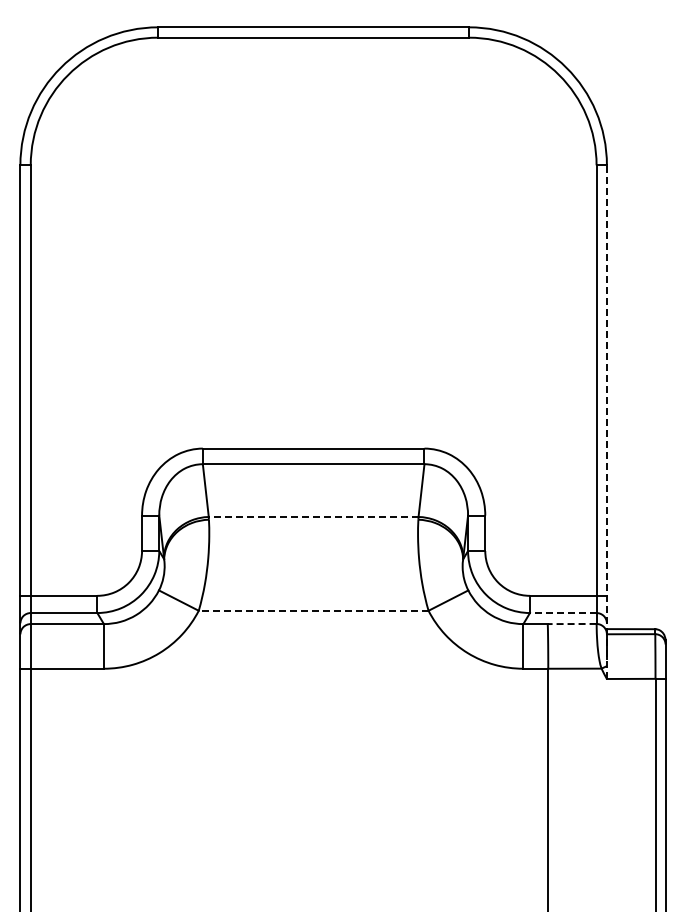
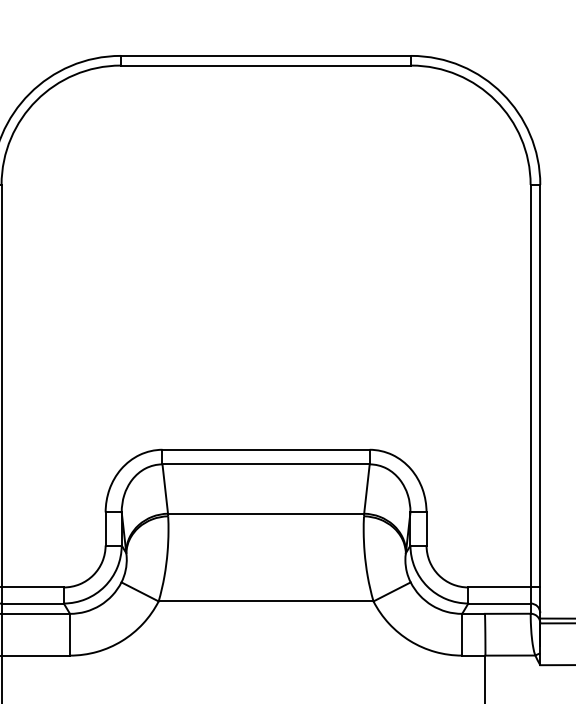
line: (606, 422) -> (539, 425), dashed -> solid
line: (313, 516) -> (265, 513), dashed -> solid
line: (313, 610) -> (265, 601), dashed -> solid
line: (562, 613) -> (498, 603), dashed -> solid
line: (571, 624) -> (507, 614), dashed -> solid

